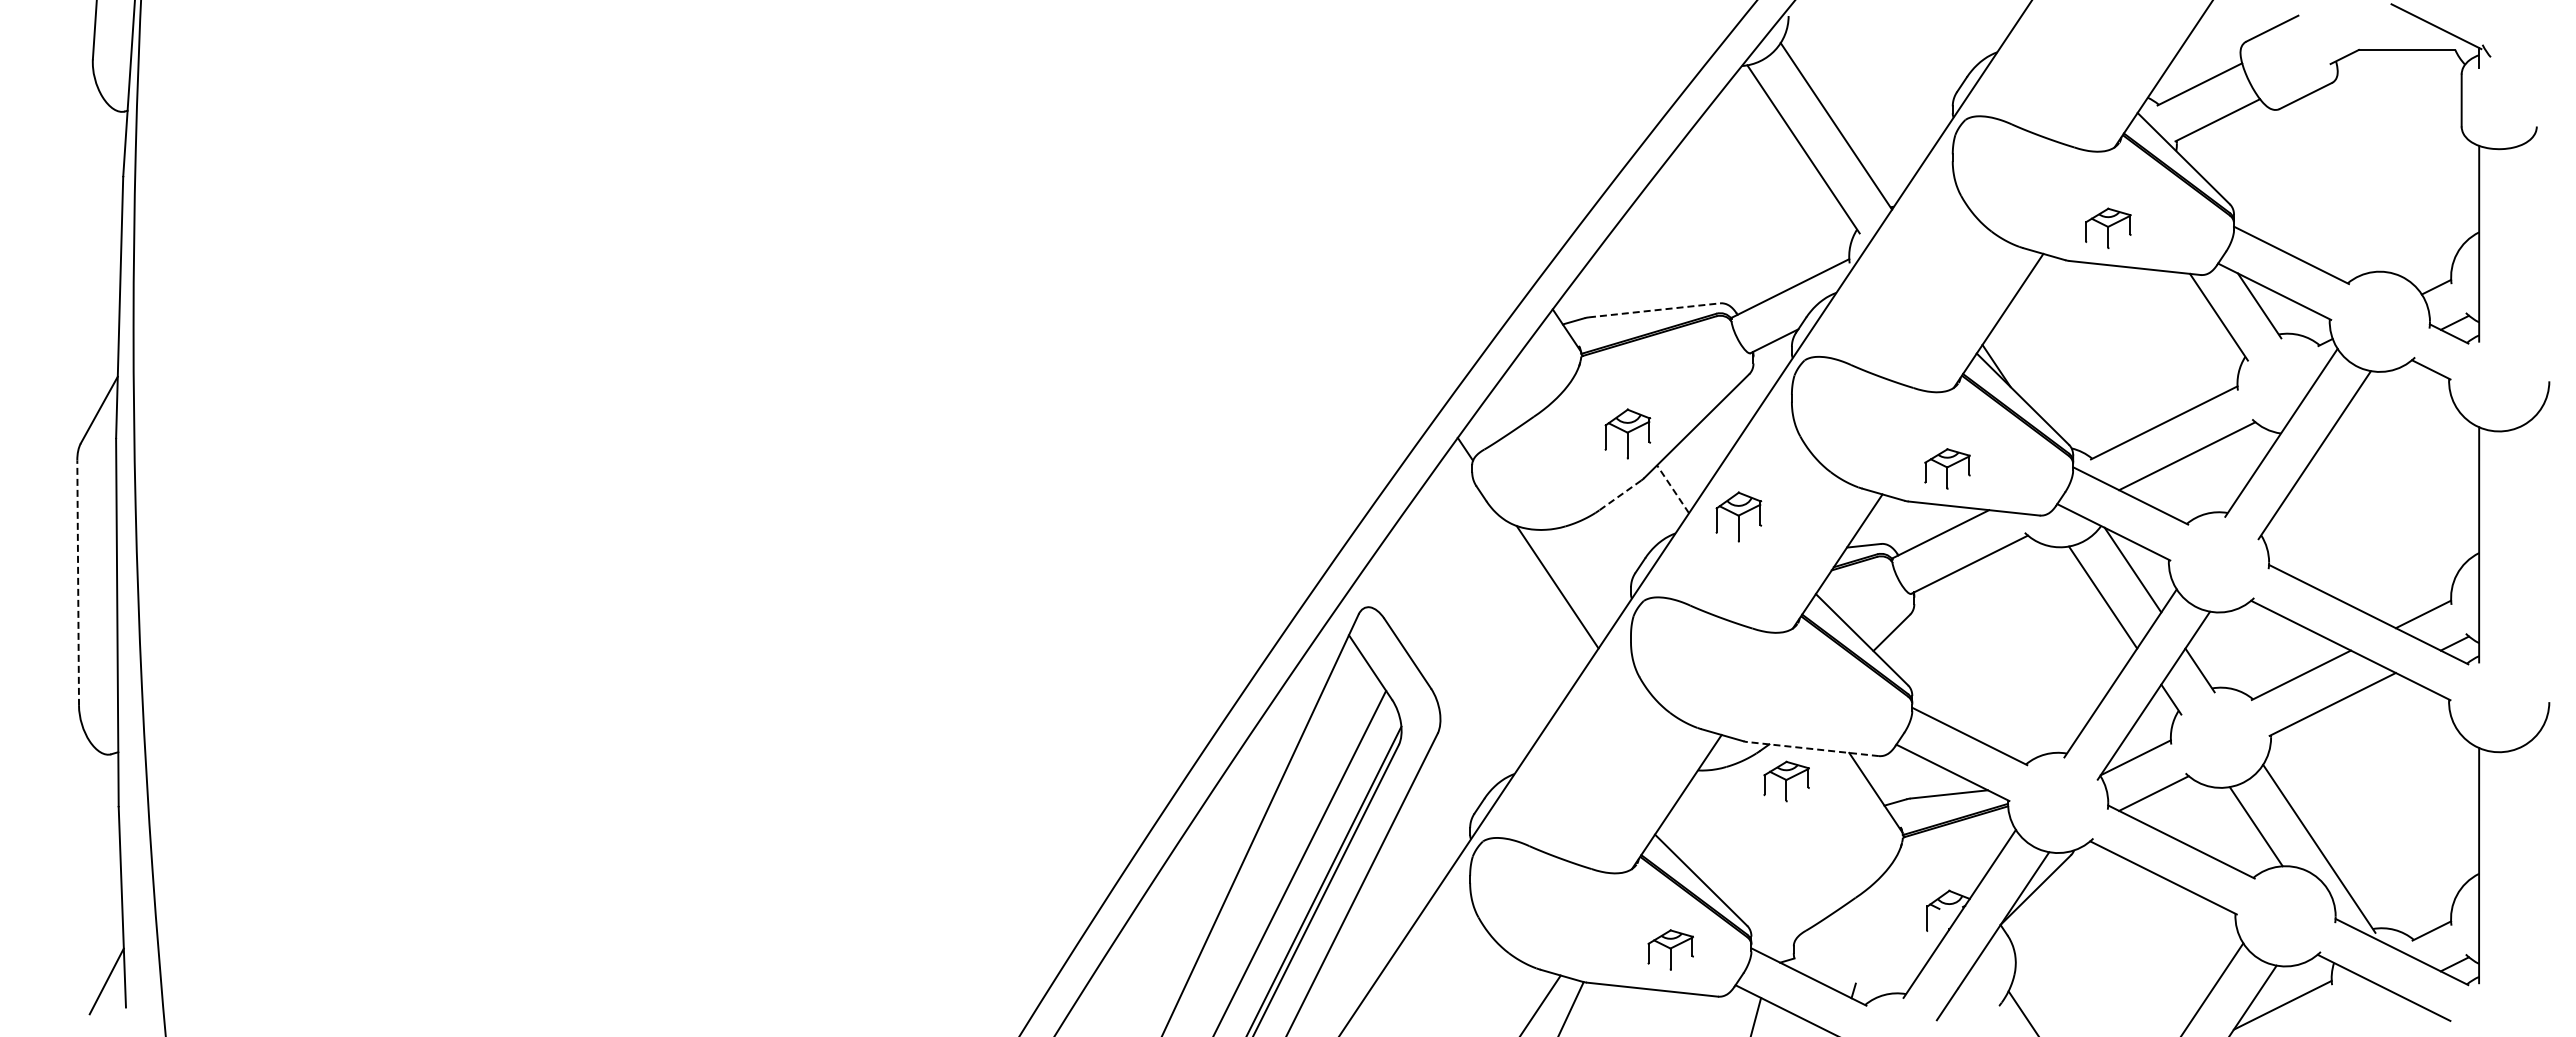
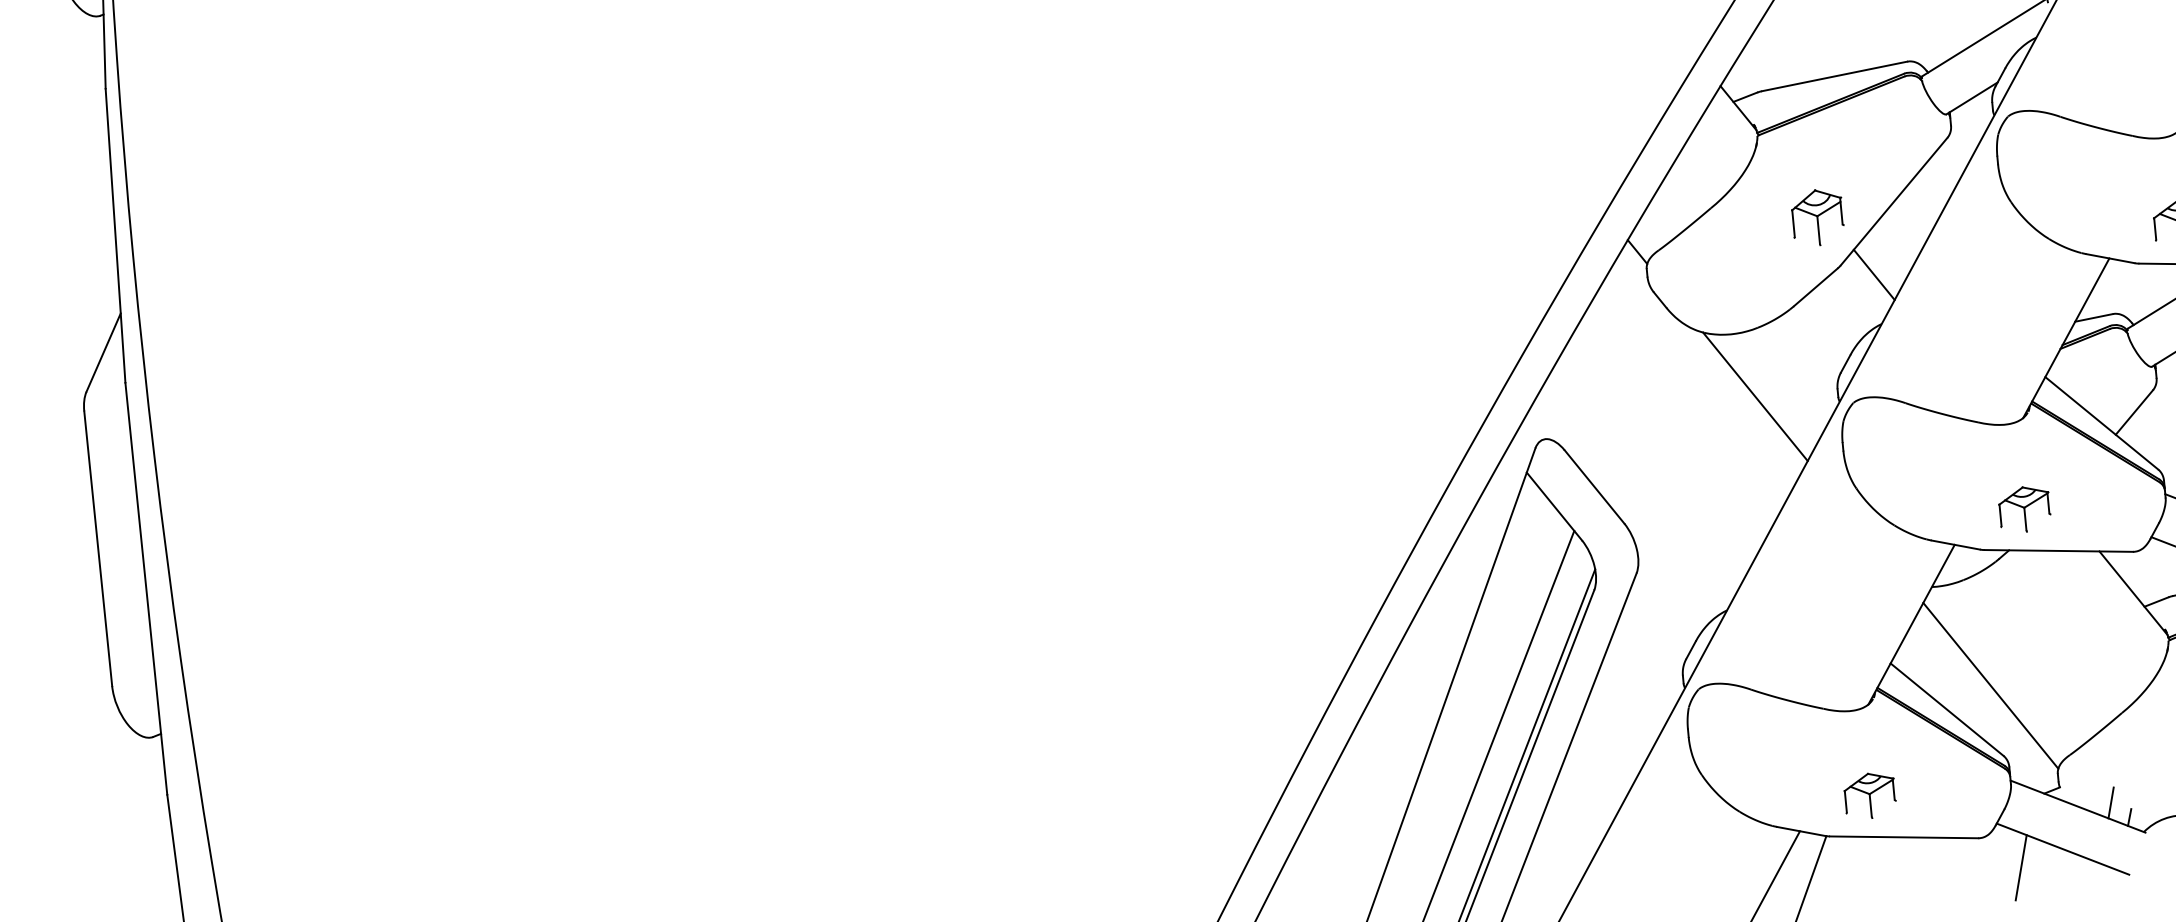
line: (1654, 310) -> (1834, 76), dashed -> solid
line: (1673, 489) -> (1874, 275), dashed -> solid
line: (1620, 495) -> (1816, 287), dashed -> solid
part: (1738, 516) -> (1950, 298), removed
line: (78, 583) -> (98, 549), dashed -> solid
line: (1813, 749) -> (2059, 551), dashed -> solid
part: (1786, 781) -> (2024, 509), moved
line: (1741, 862) -> (1990, 685), added
part: (1670, 949) -> (1869, 795), moved
line: (1838, 976) -> (2111, 802), added

